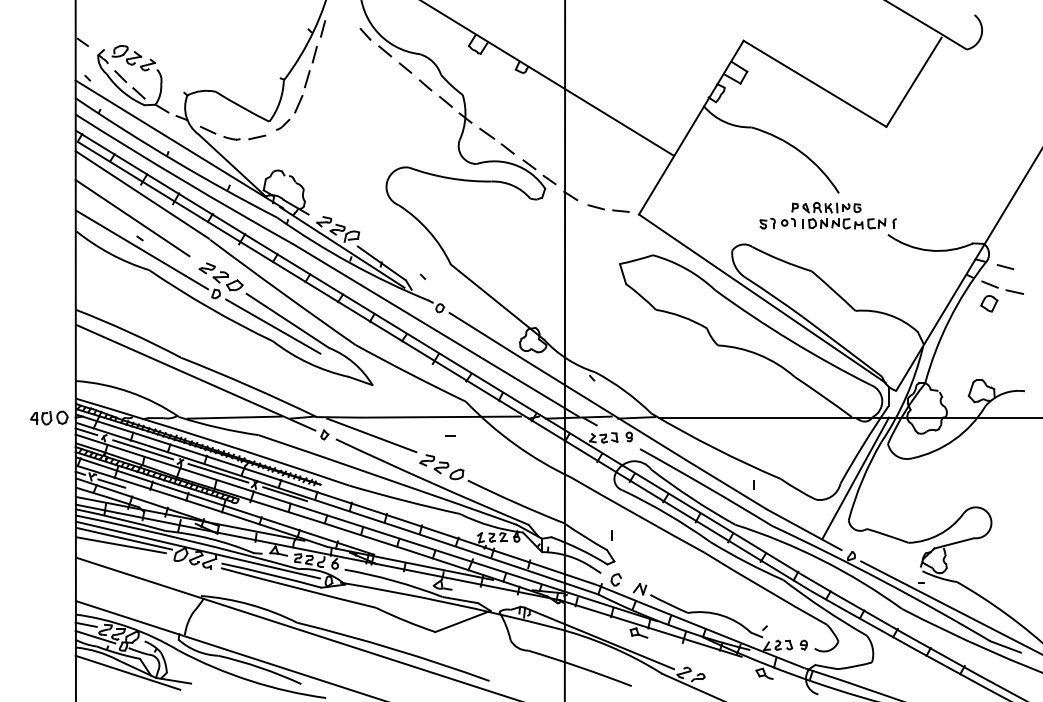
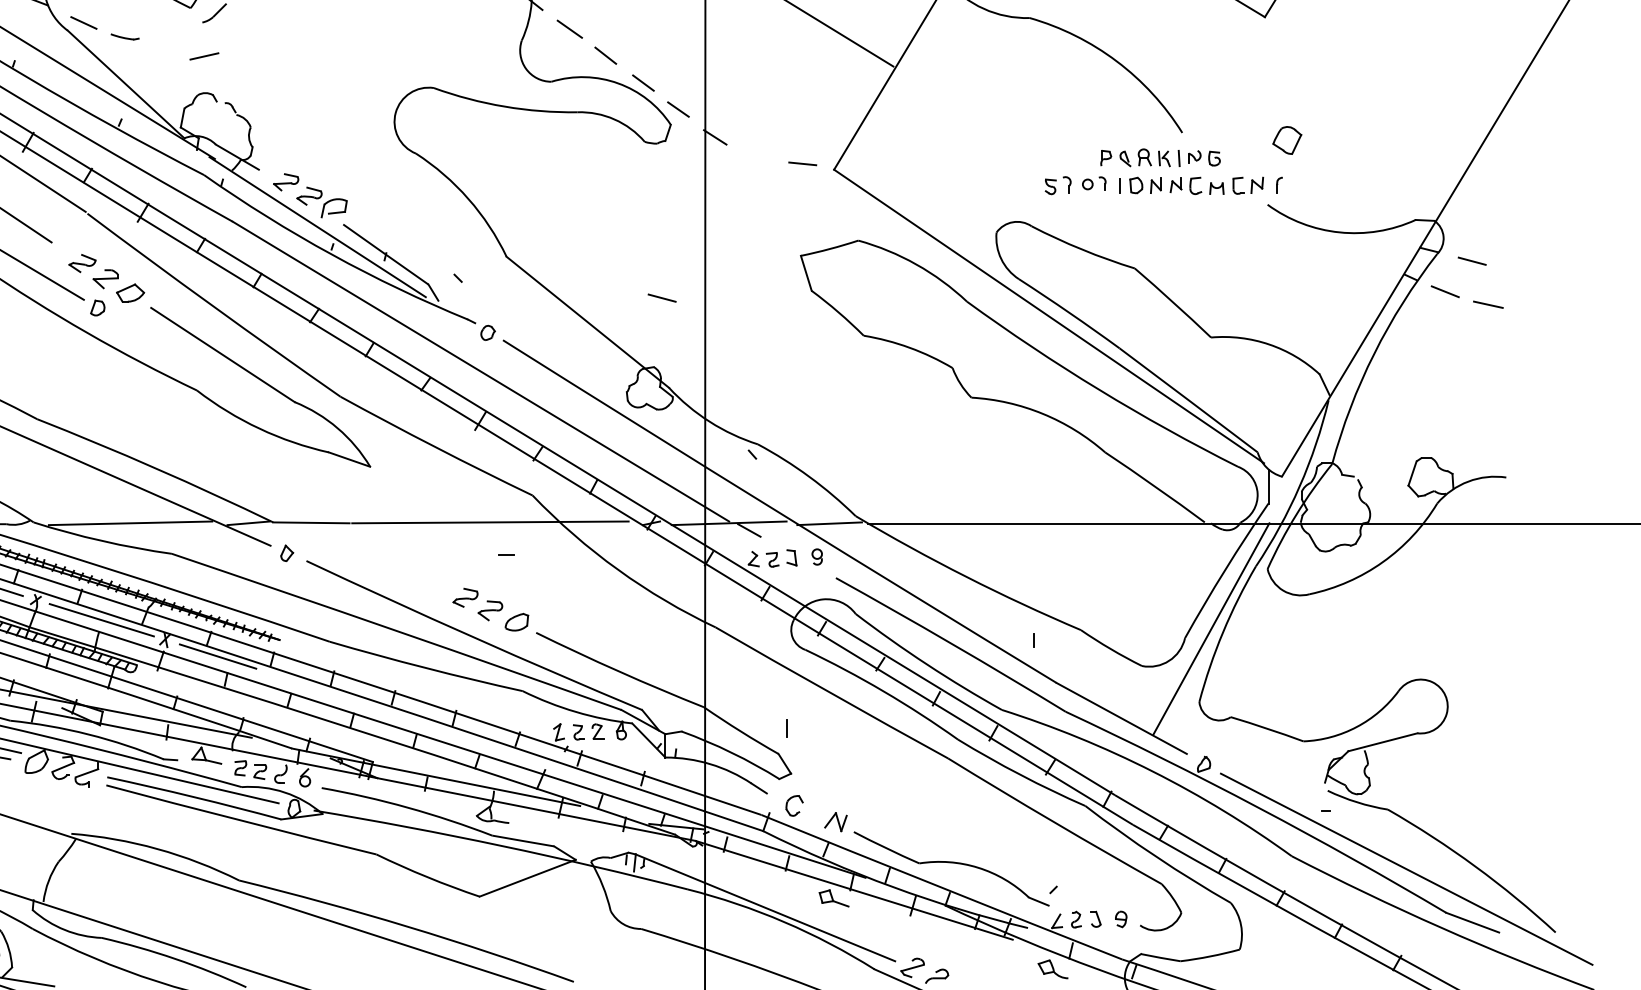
line: (257, 137) -> (204, 56), moved
line: (595, 207) -> (660, 298), moved
part: (989, 303) -> (1287, 140), moved
line: (273, 326) -> (197, 364), removed
line: (371, 435) -> (368, 554), removed

